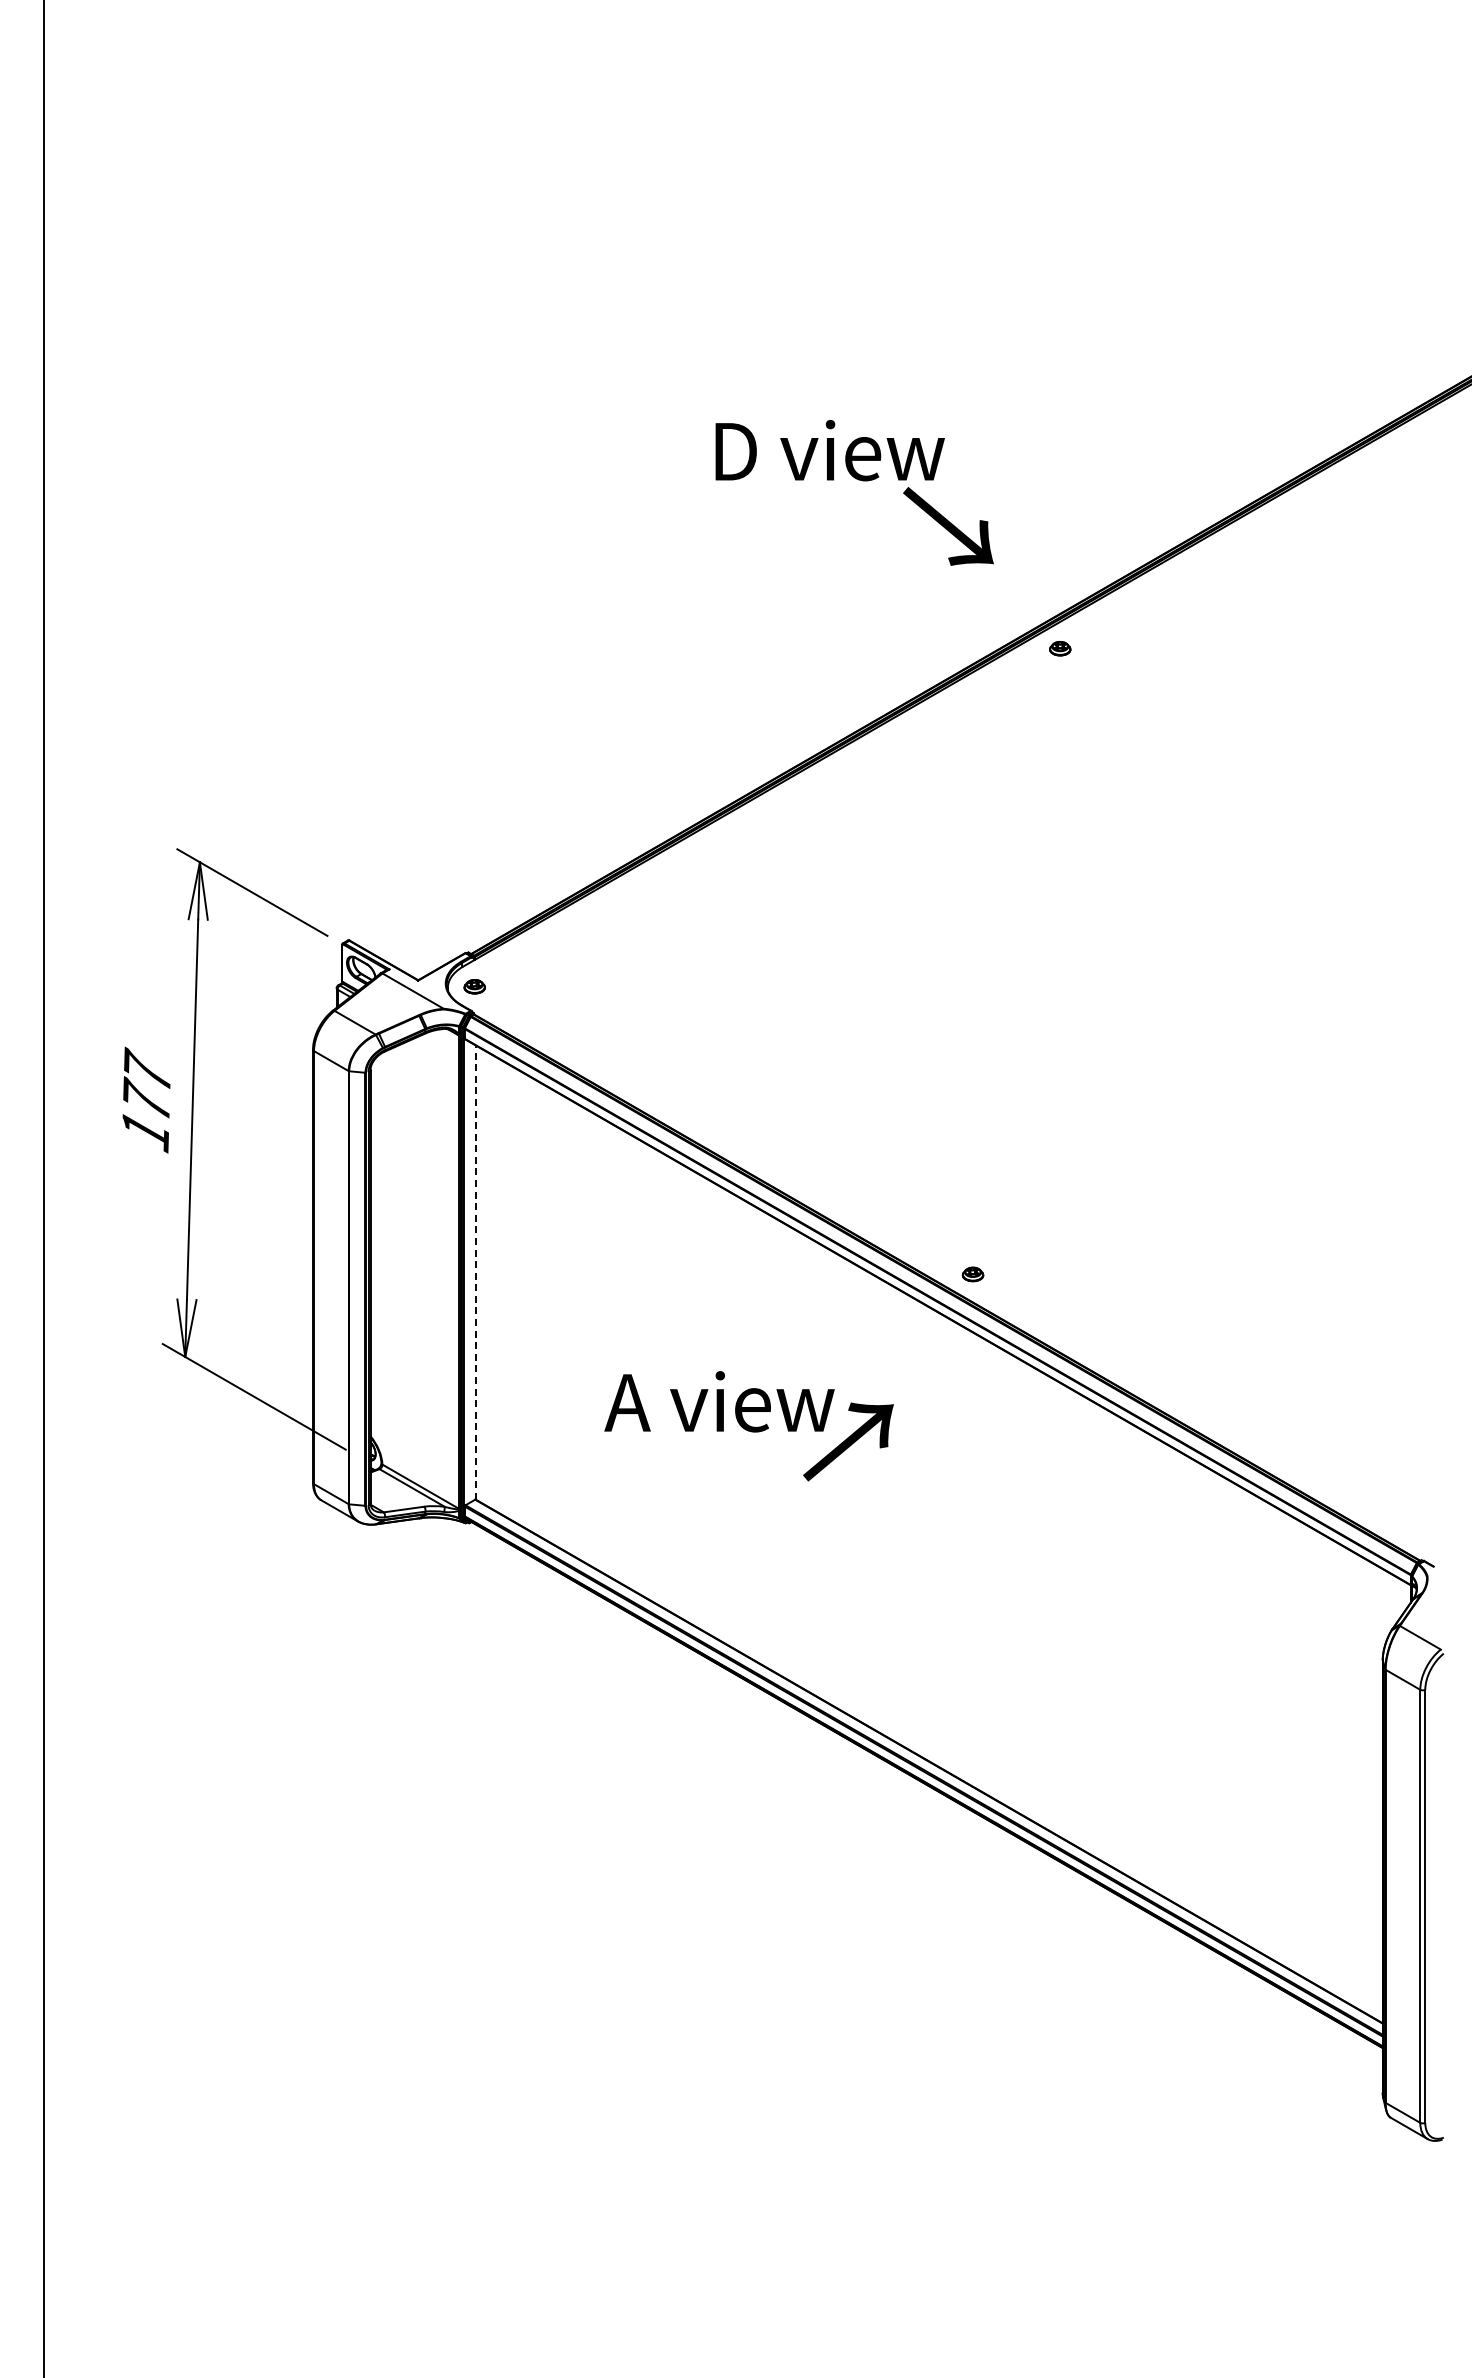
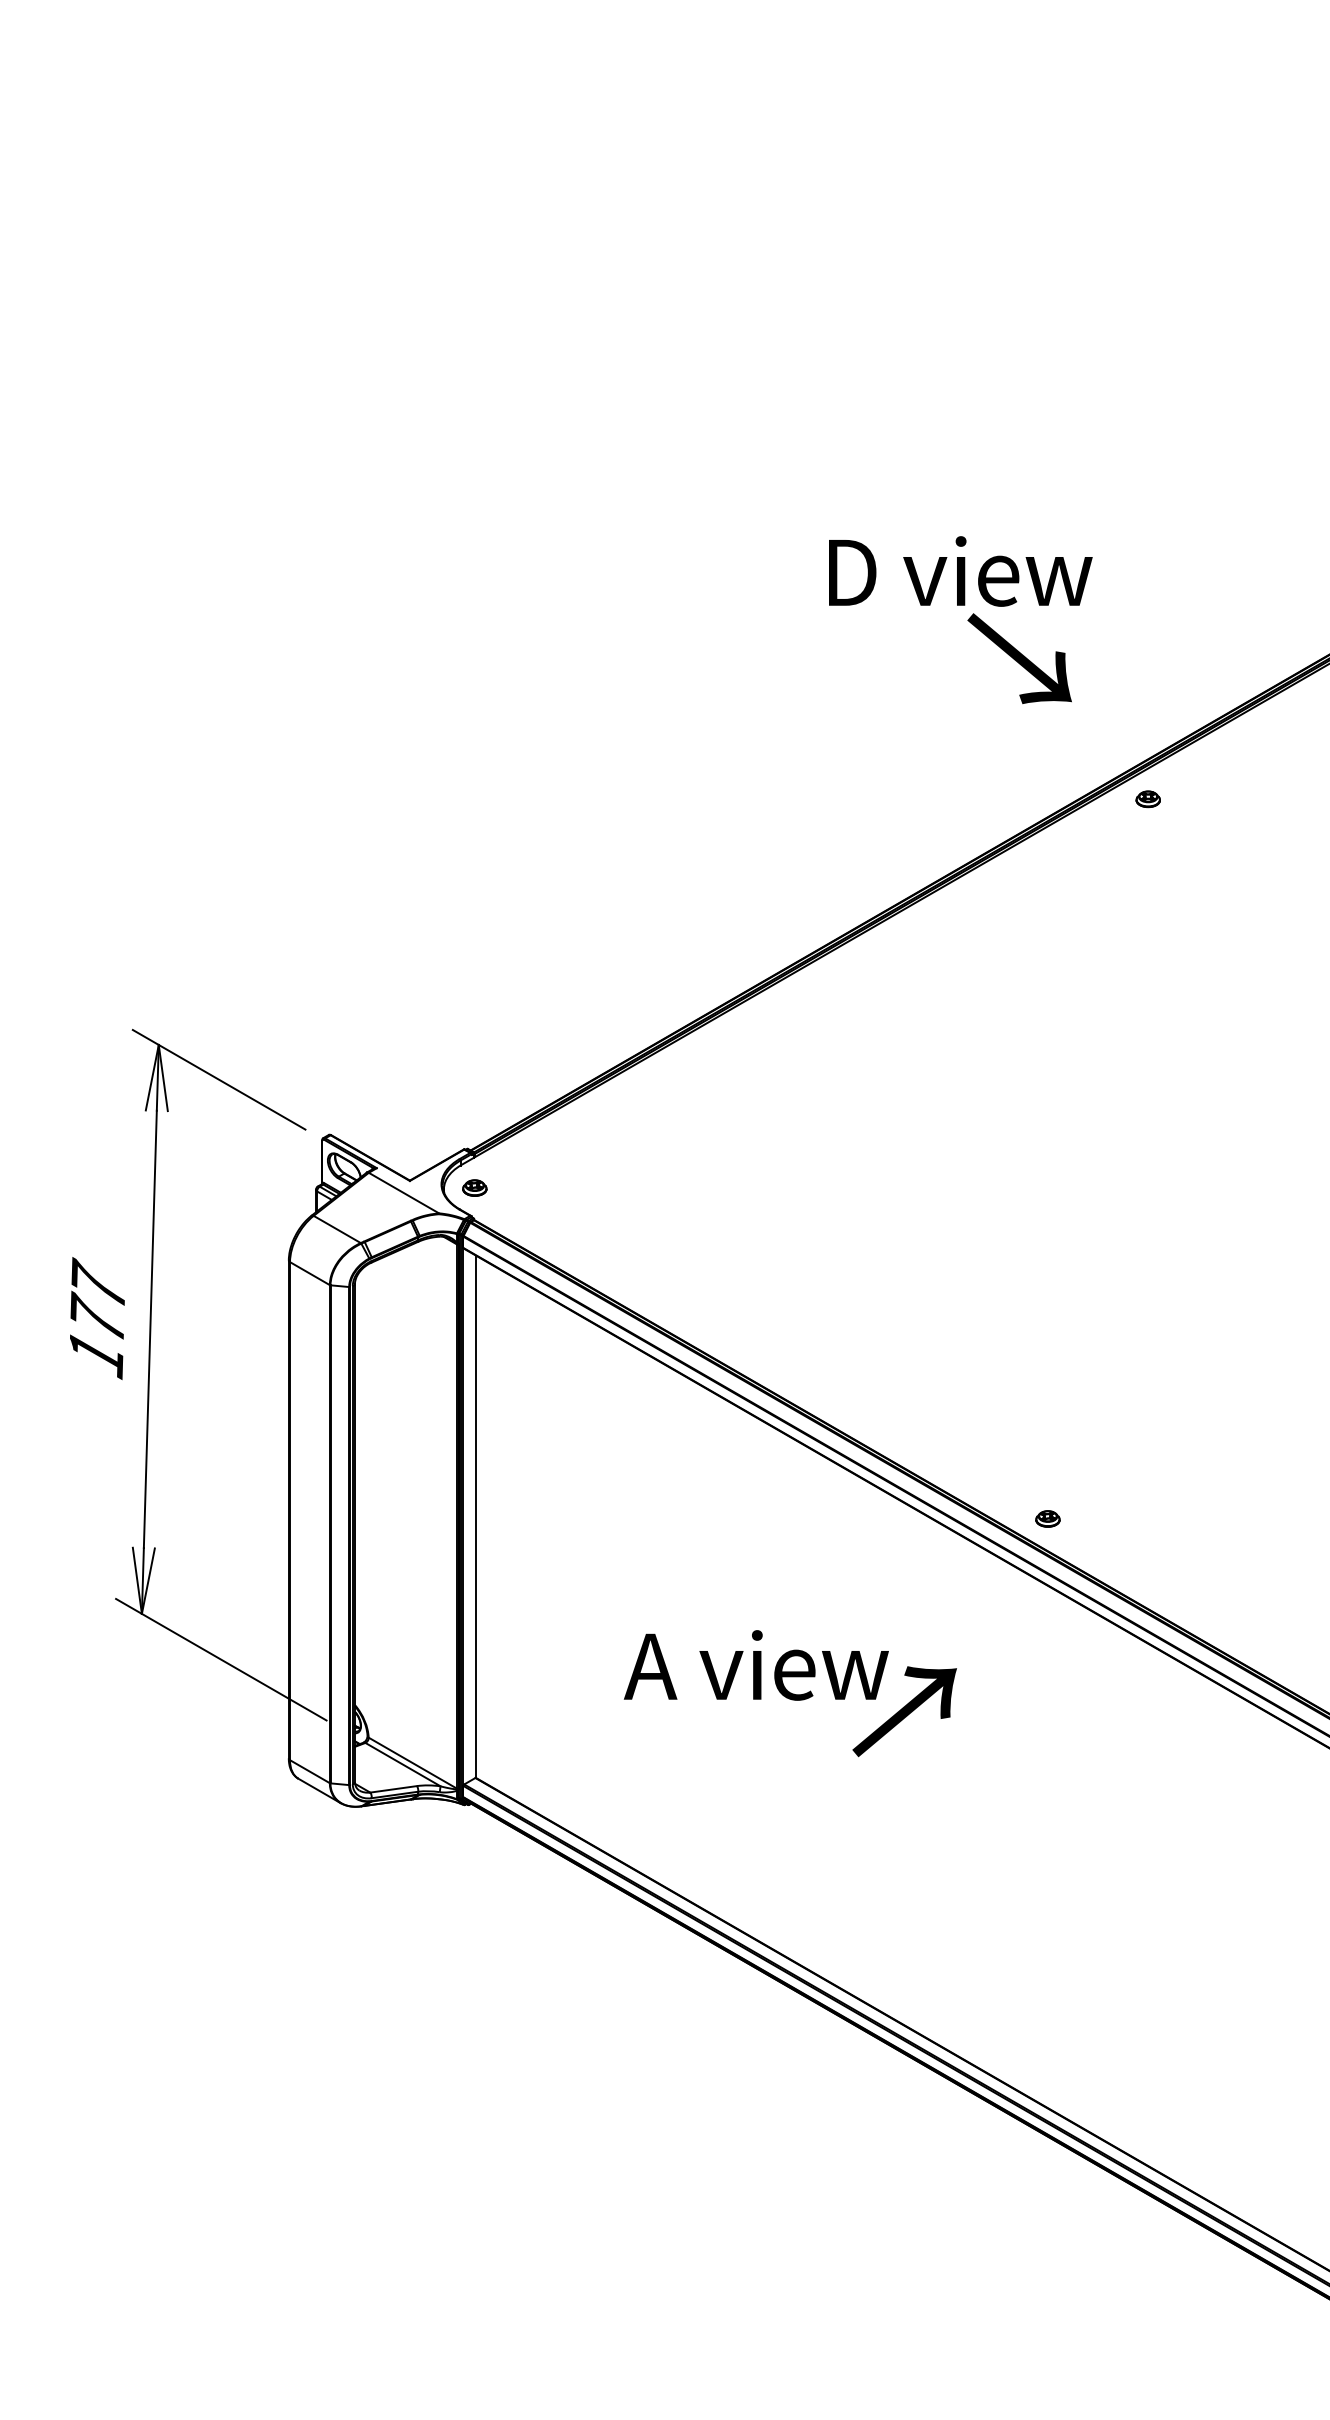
text: (829, 450) -> (959, 571), moved
line: (475, 1272) -> (475, 1516), dashed -> solid

